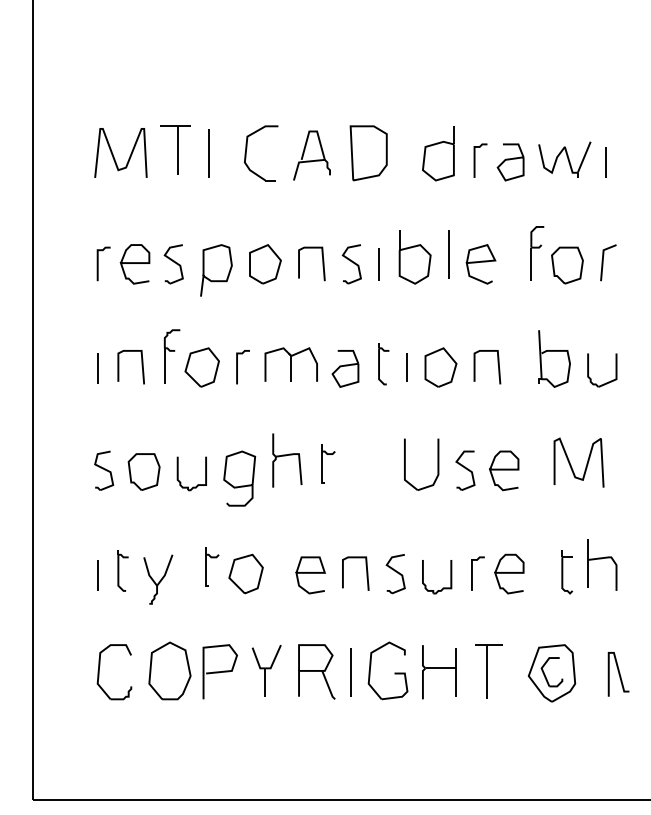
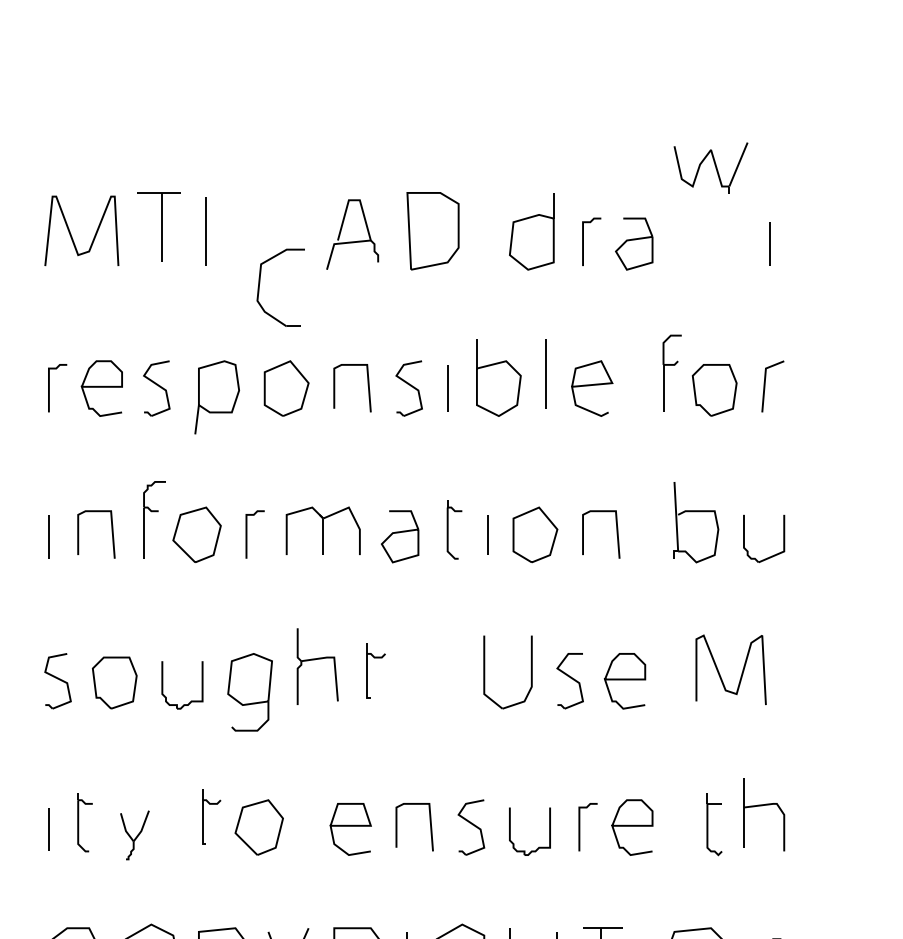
part: (247, 148) -> (261, 281), moved
part: (564, 159) -> (710, 167), moved
part: (158, 579) -> (135, 835), size x0.7

